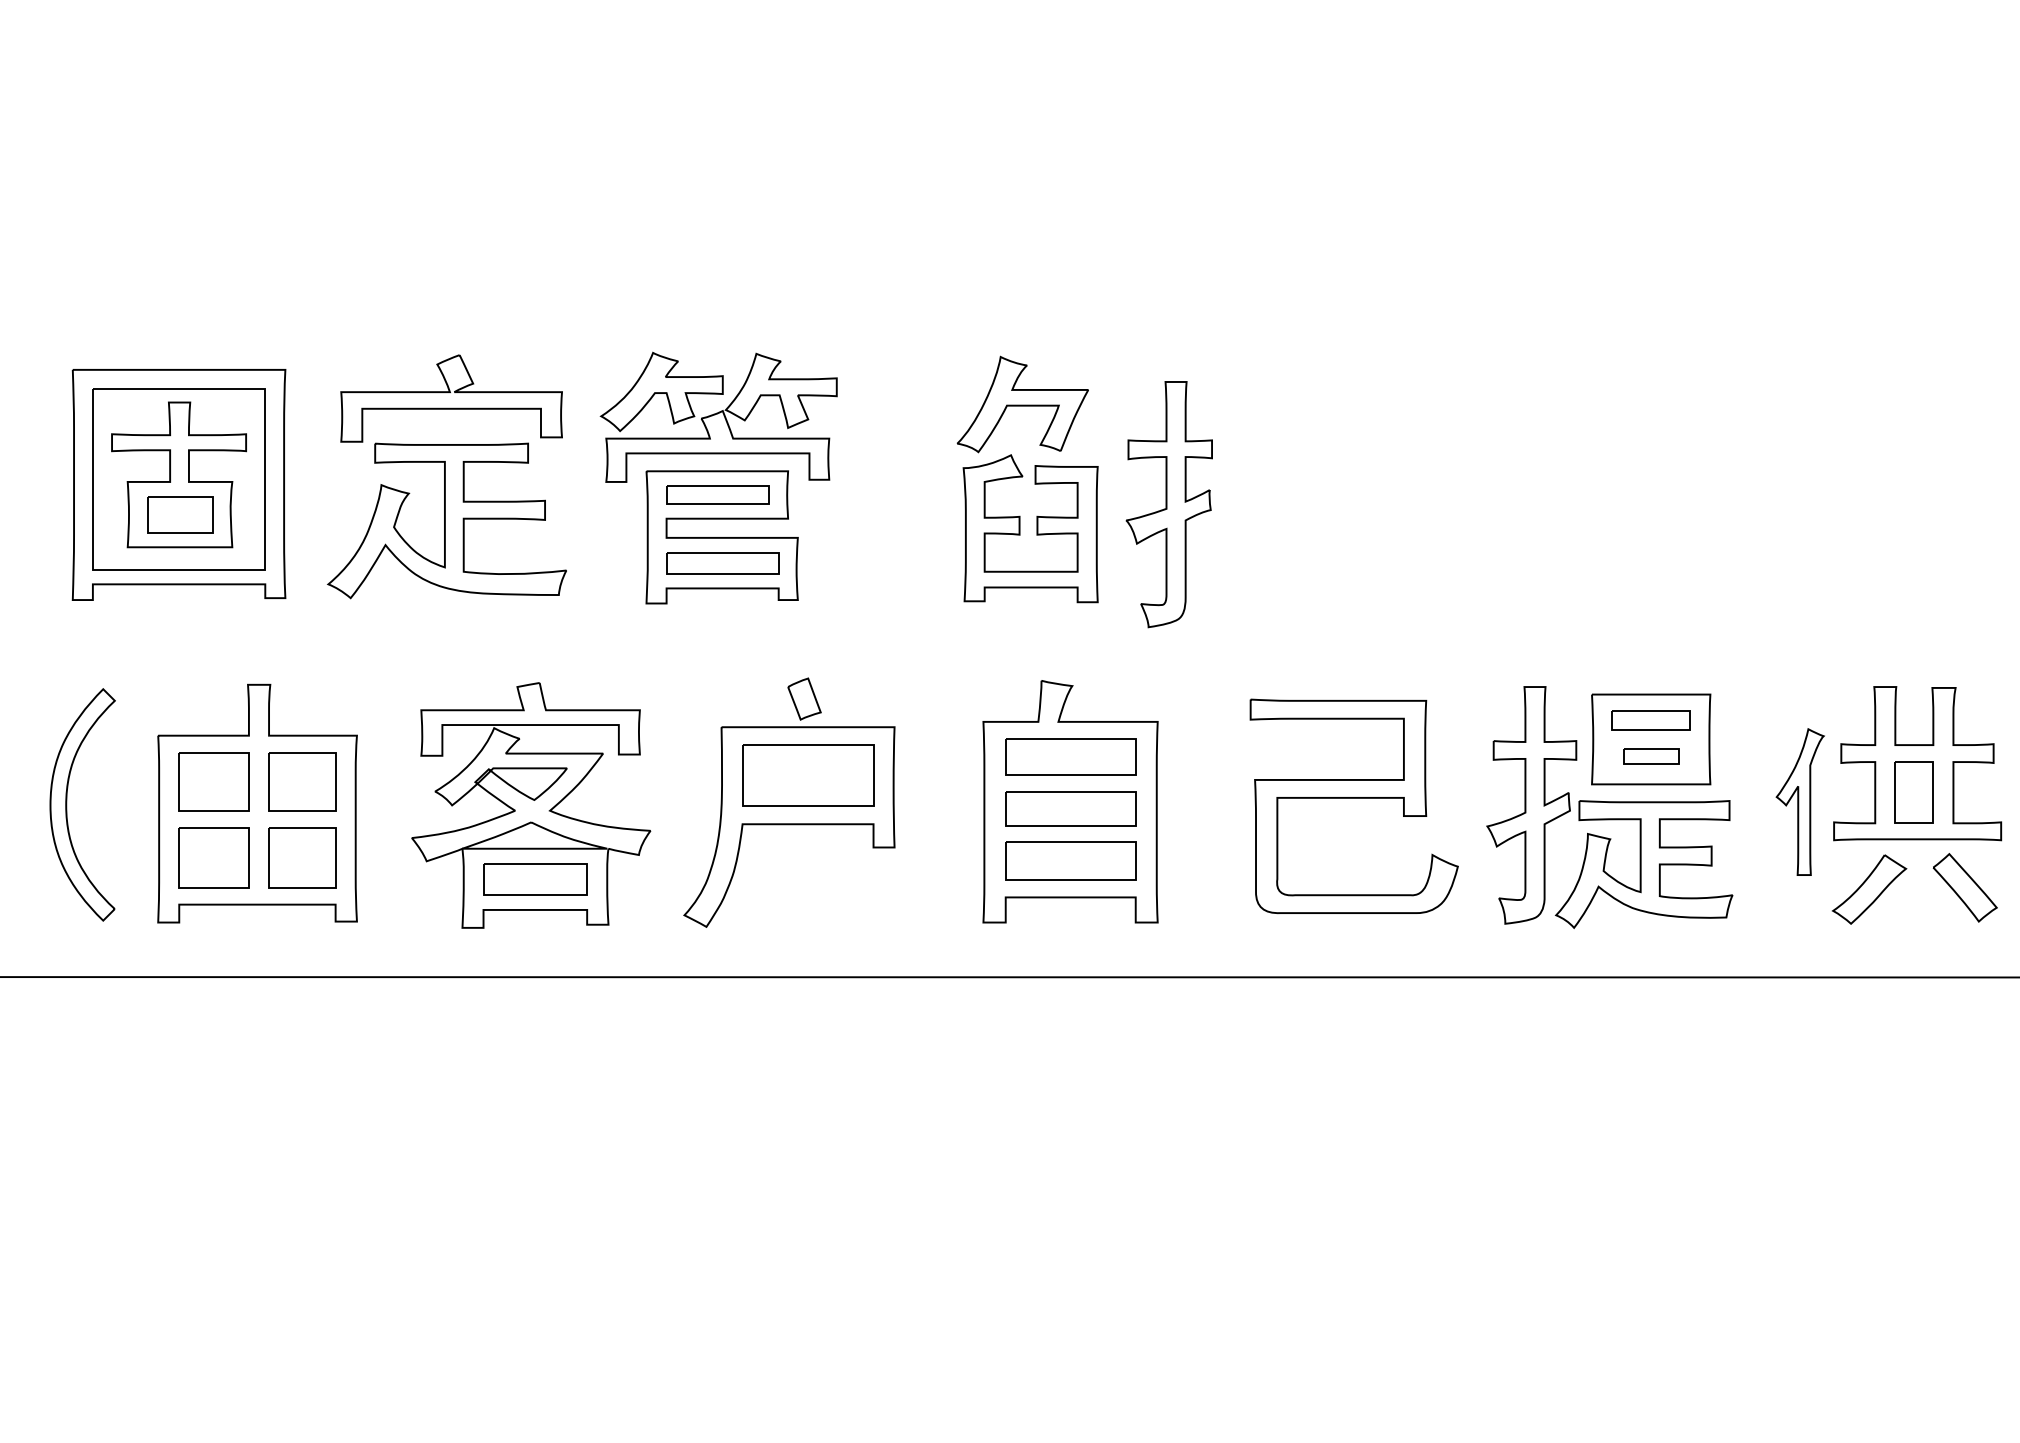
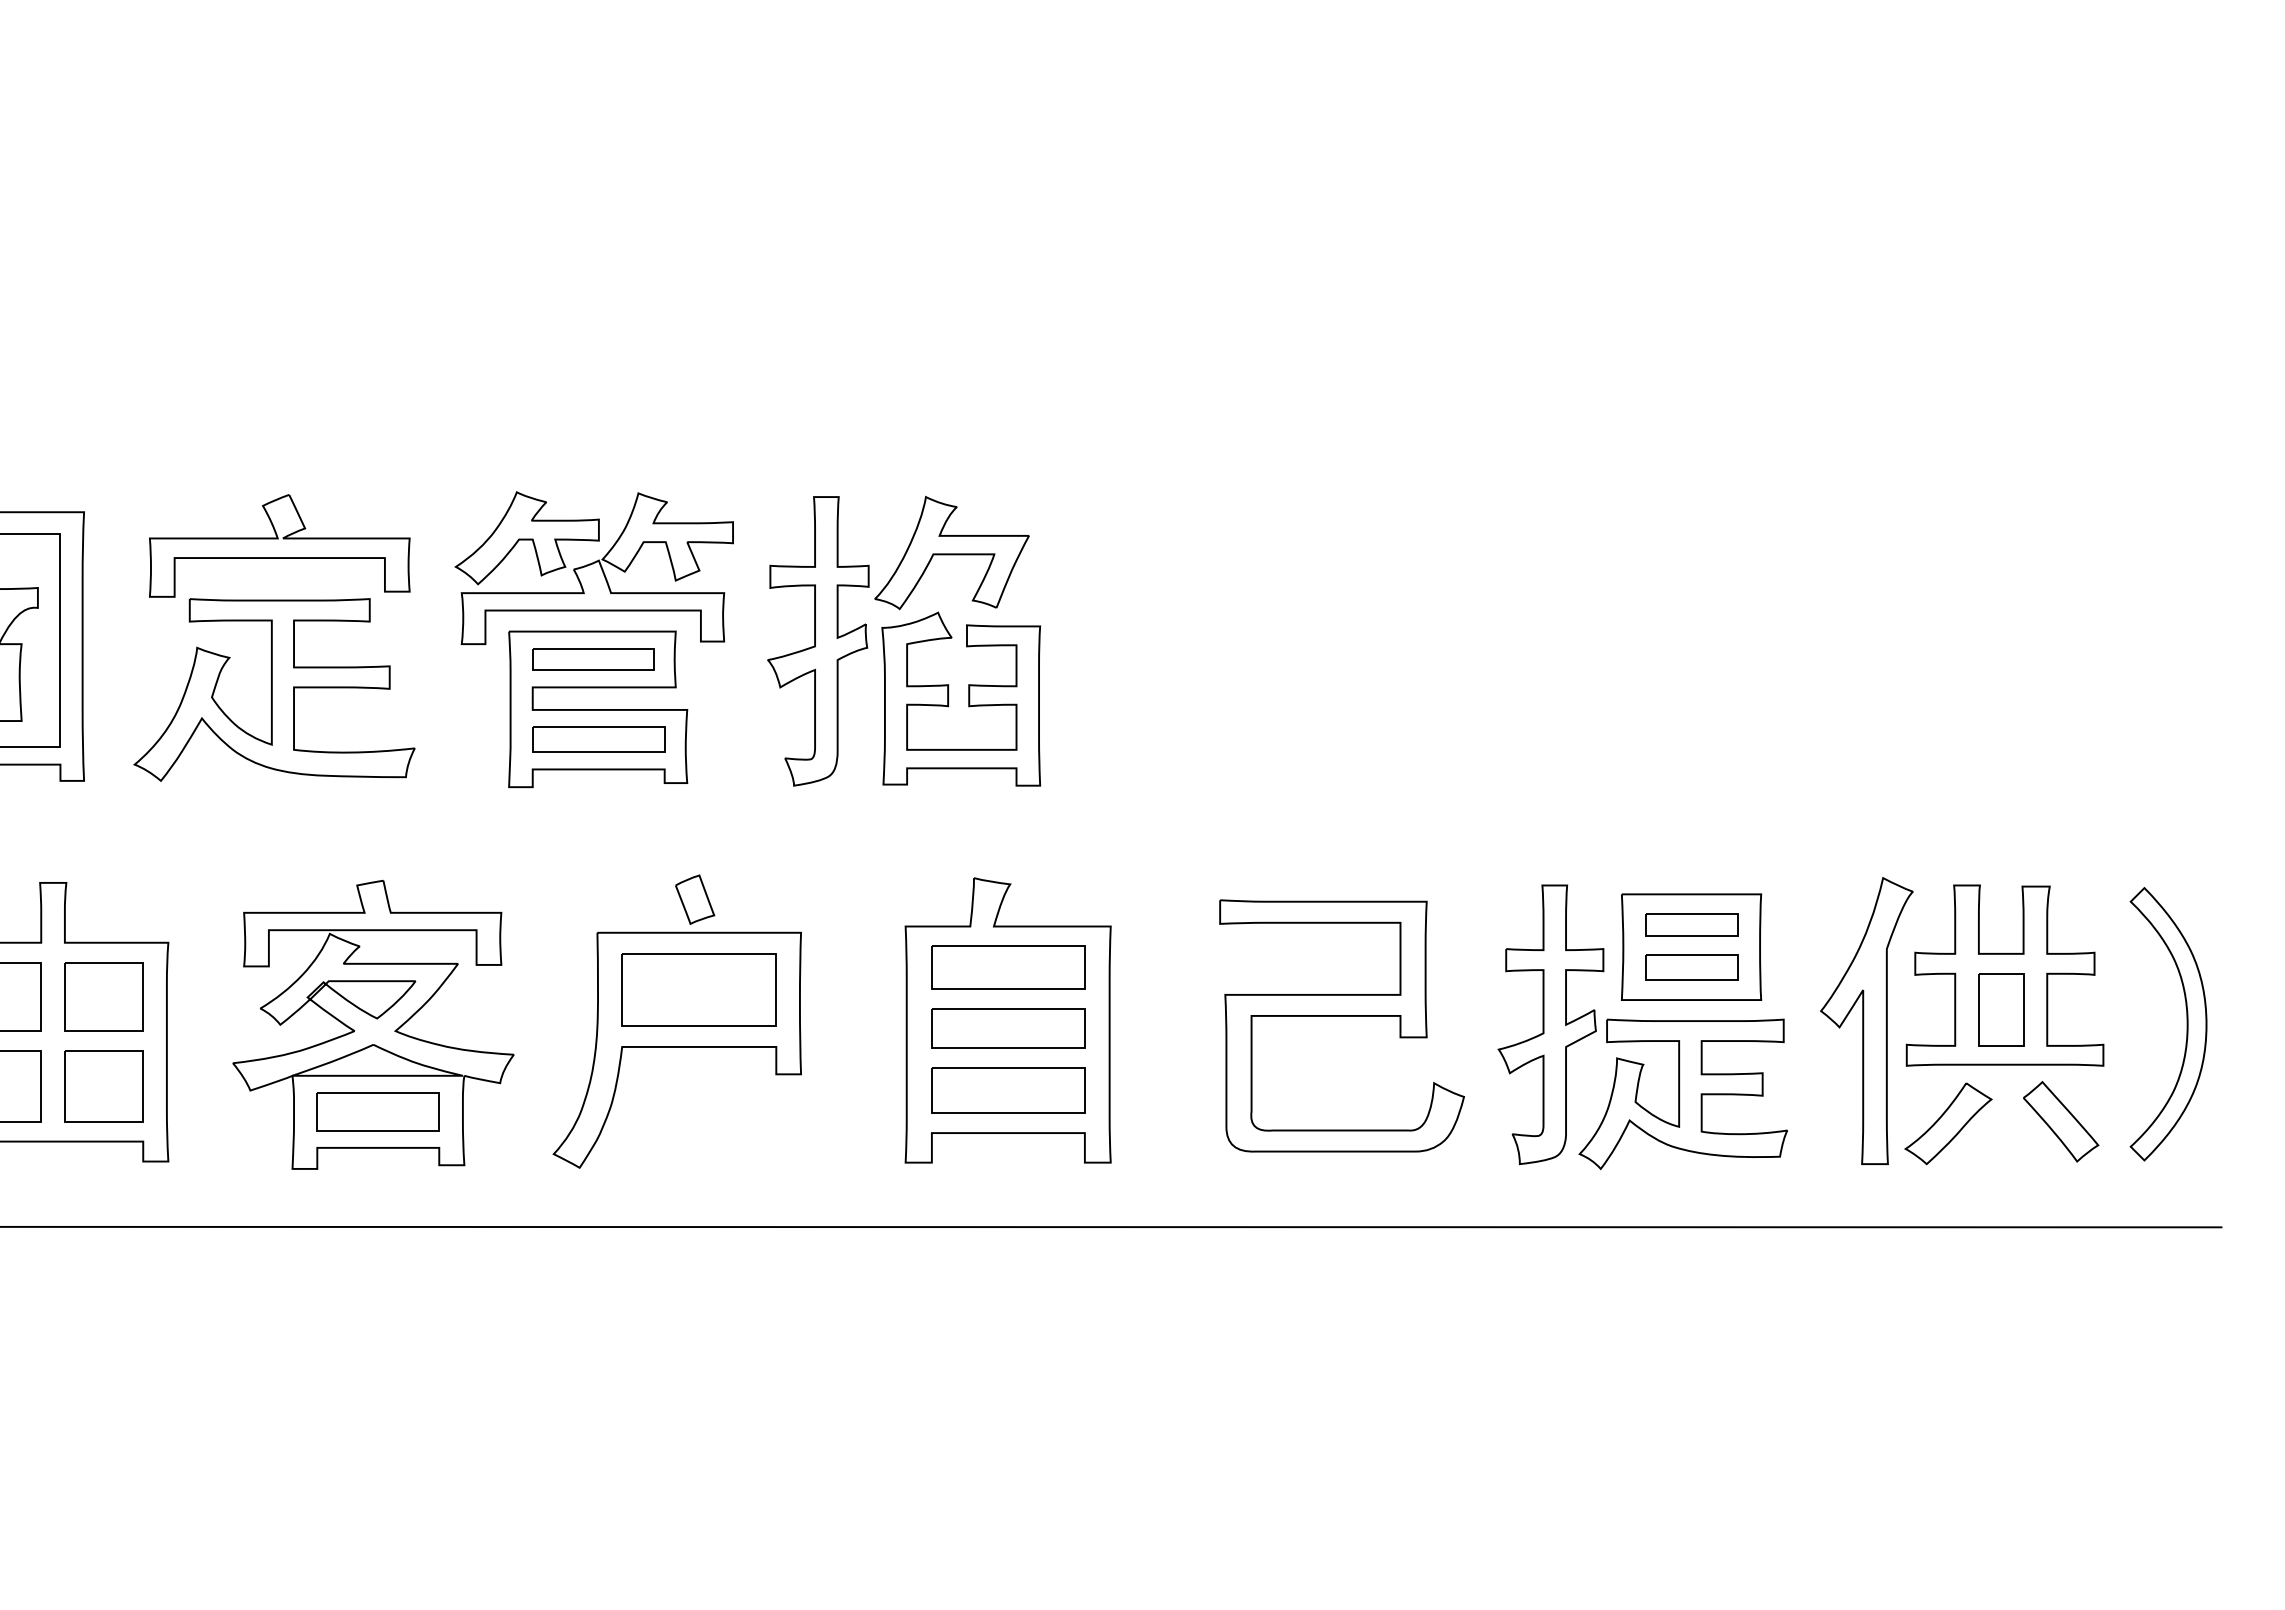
part: (1168, 504) -> (817, 641), moved
part: (1650, 756) -> (1690, 967), size x1.43
part: (1799, 801) -> (1866, 1020), size x1.67

